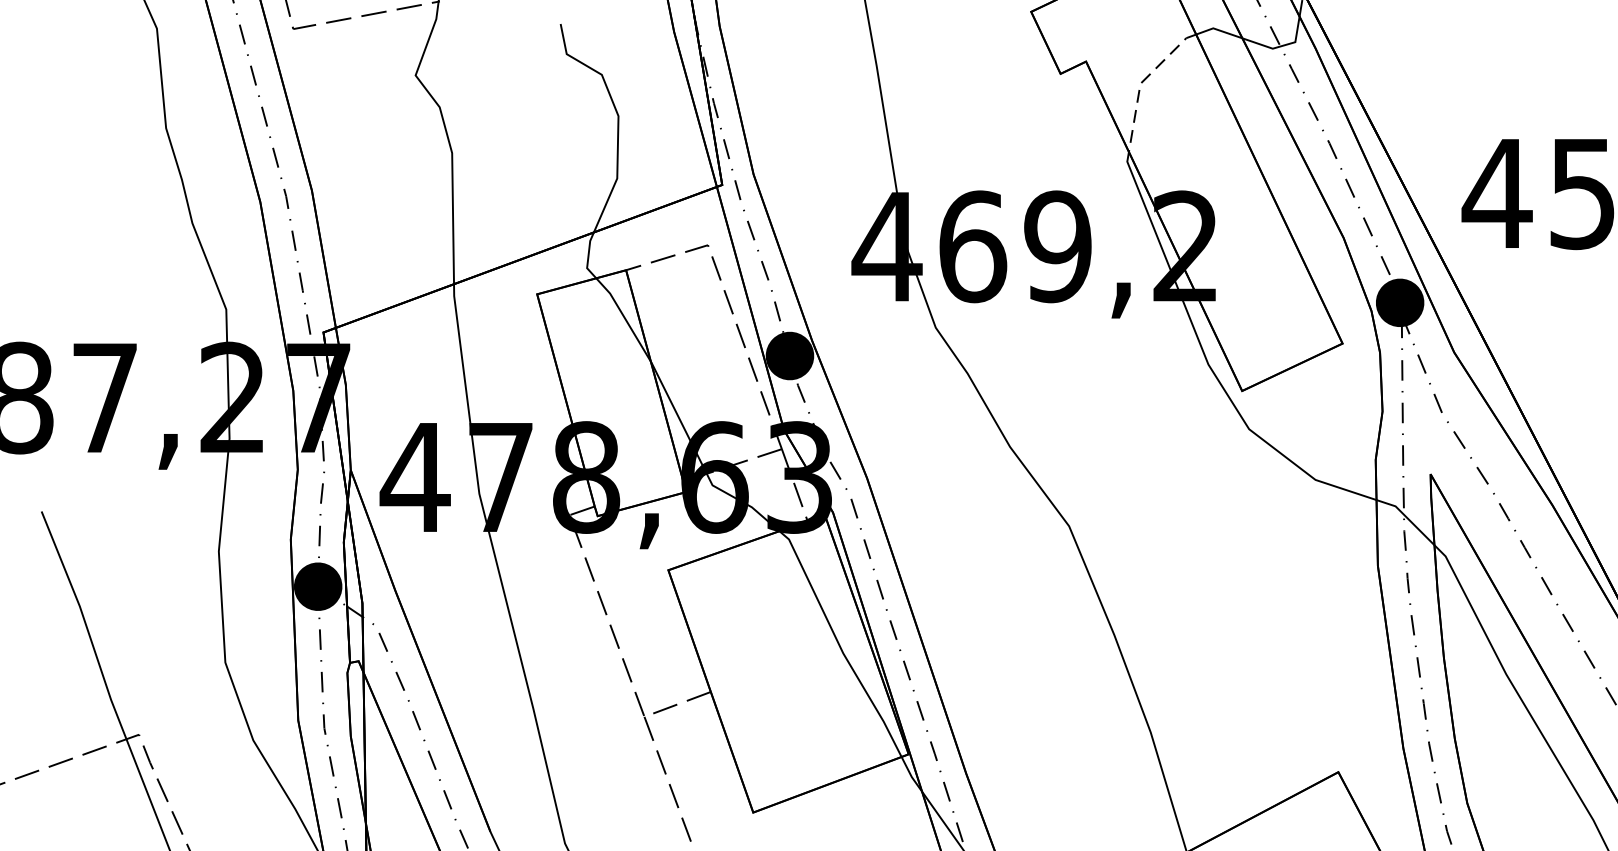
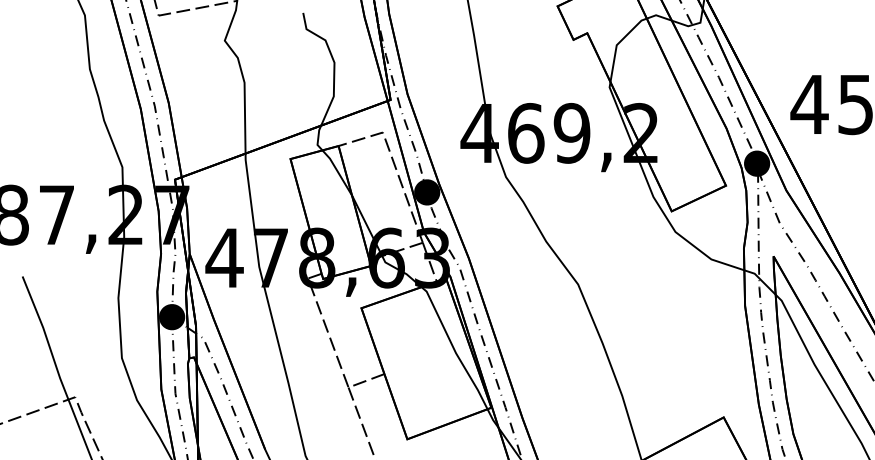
line: (1143, 80) -> (618, 43), dashed -> solid

